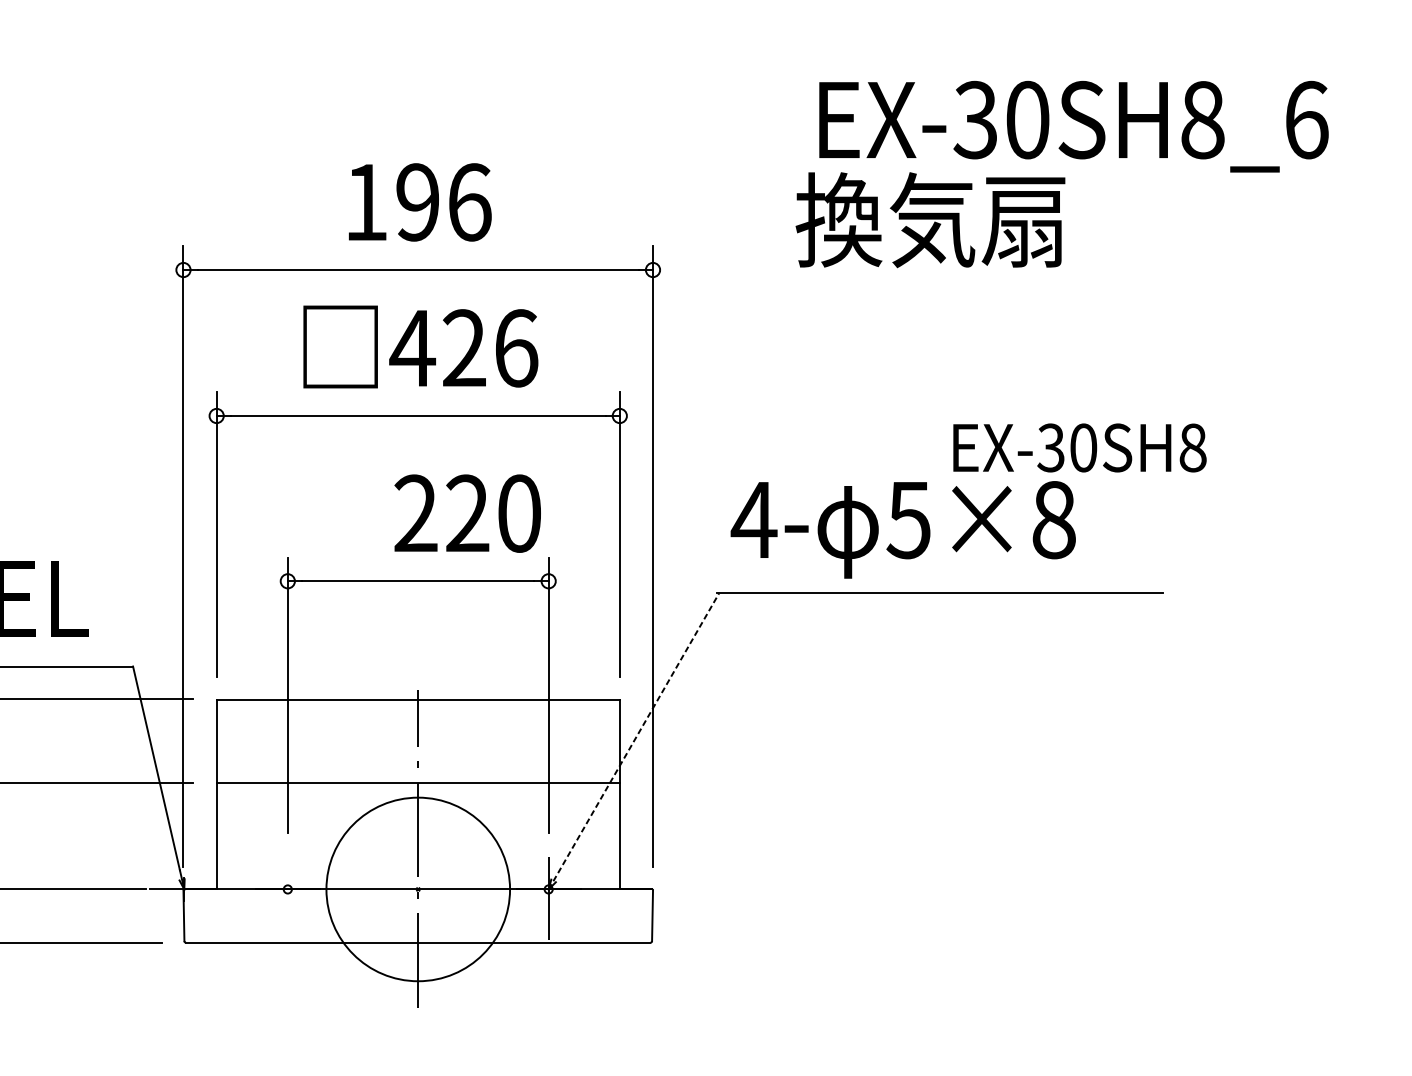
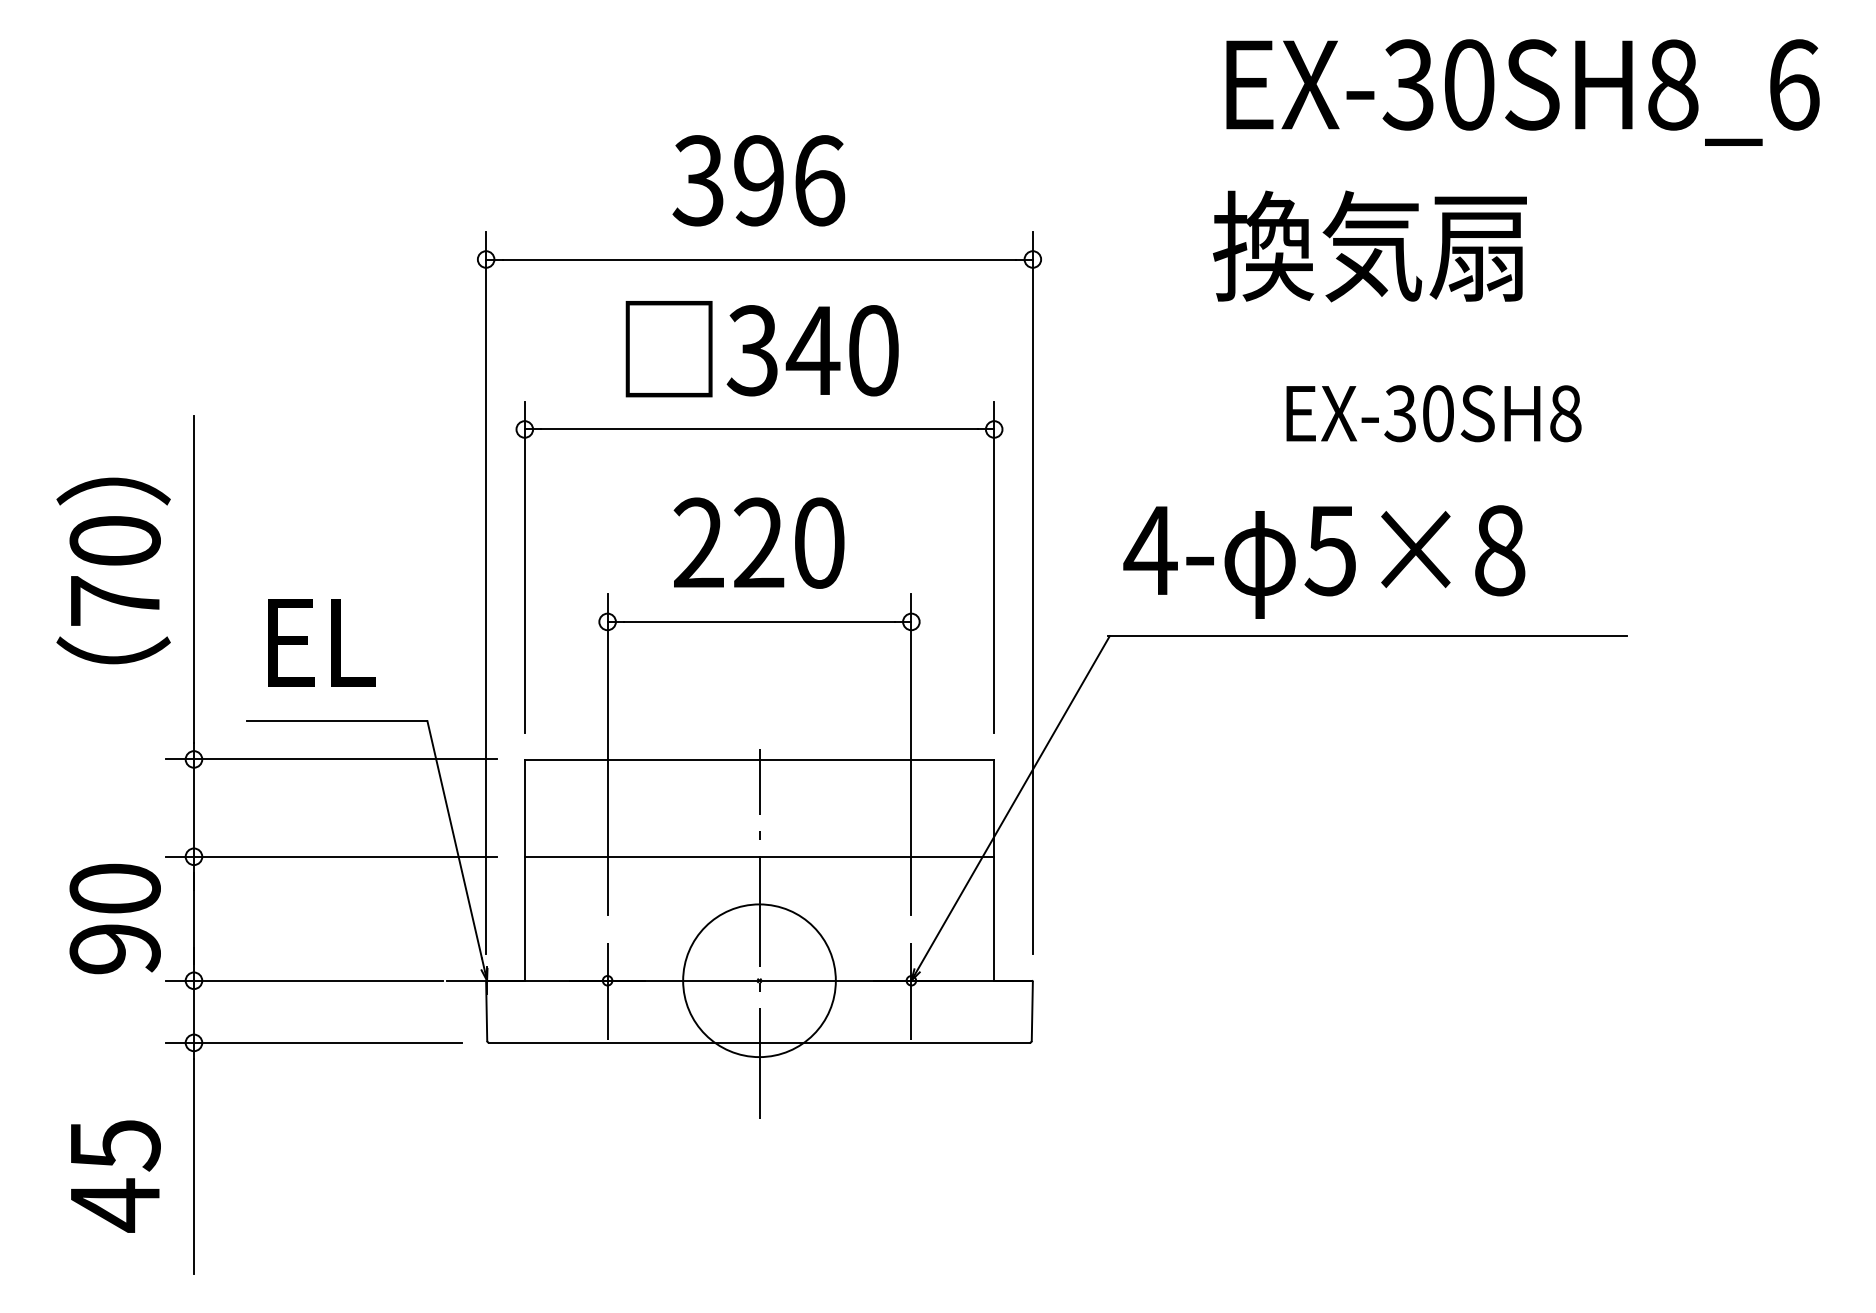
text: (365, 202) -> (697, 180), 196 -> 396
text: (930, 220) -> (1369, 246), moved
text: (463, 348) -> (812, 350), 426 -> 340
text: (1079, 447) -> (1433, 413), moved
text: (467, 513) -> (758, 542), moved
line: (633, 741) -> (1010, 808), dashed -> solid
circle: (418, 889) -> (759, 980), size x0.71
line: (287, 898) -> (607, 991), added

